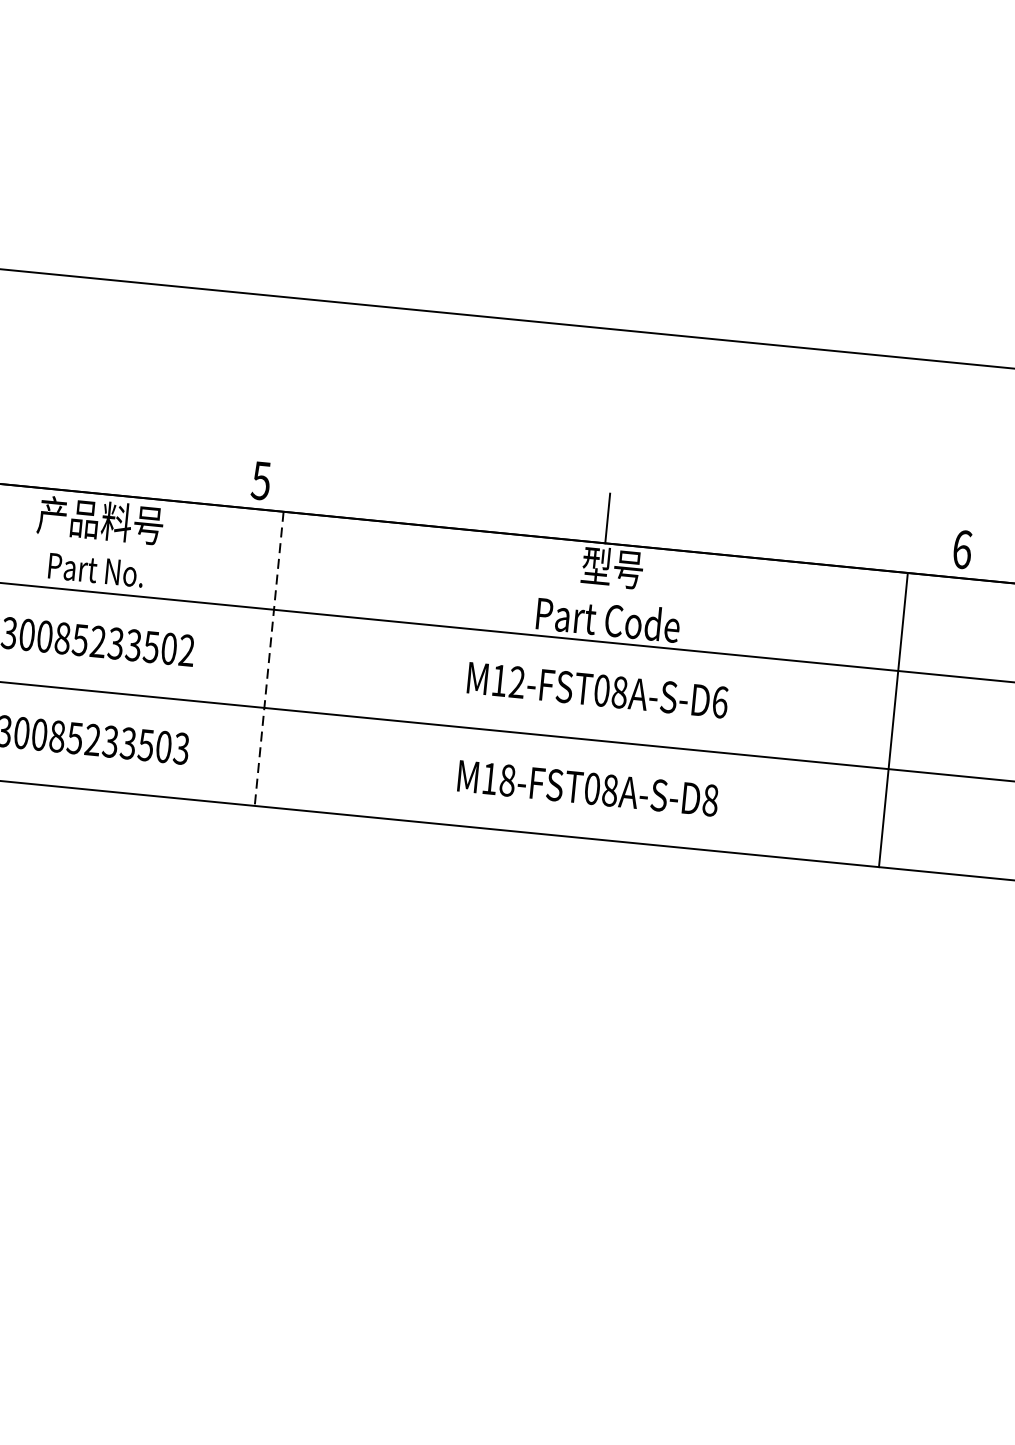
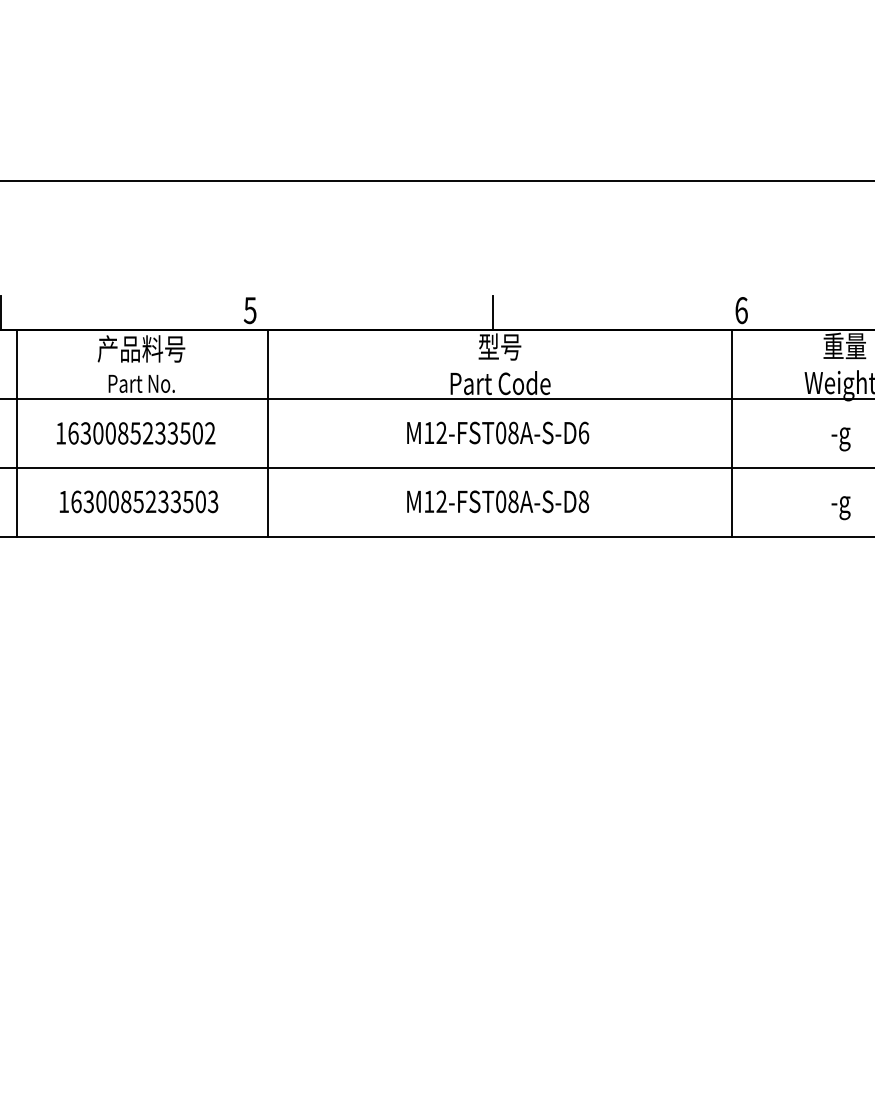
line: (268, 660) -> (267, 434), dashed -> solid
line: (893, 720) -> (732, 433), moved
text: (507, 780) -> (441, 501), M18-FST08A-S-D8 -> M12-FST08A-S-D8

